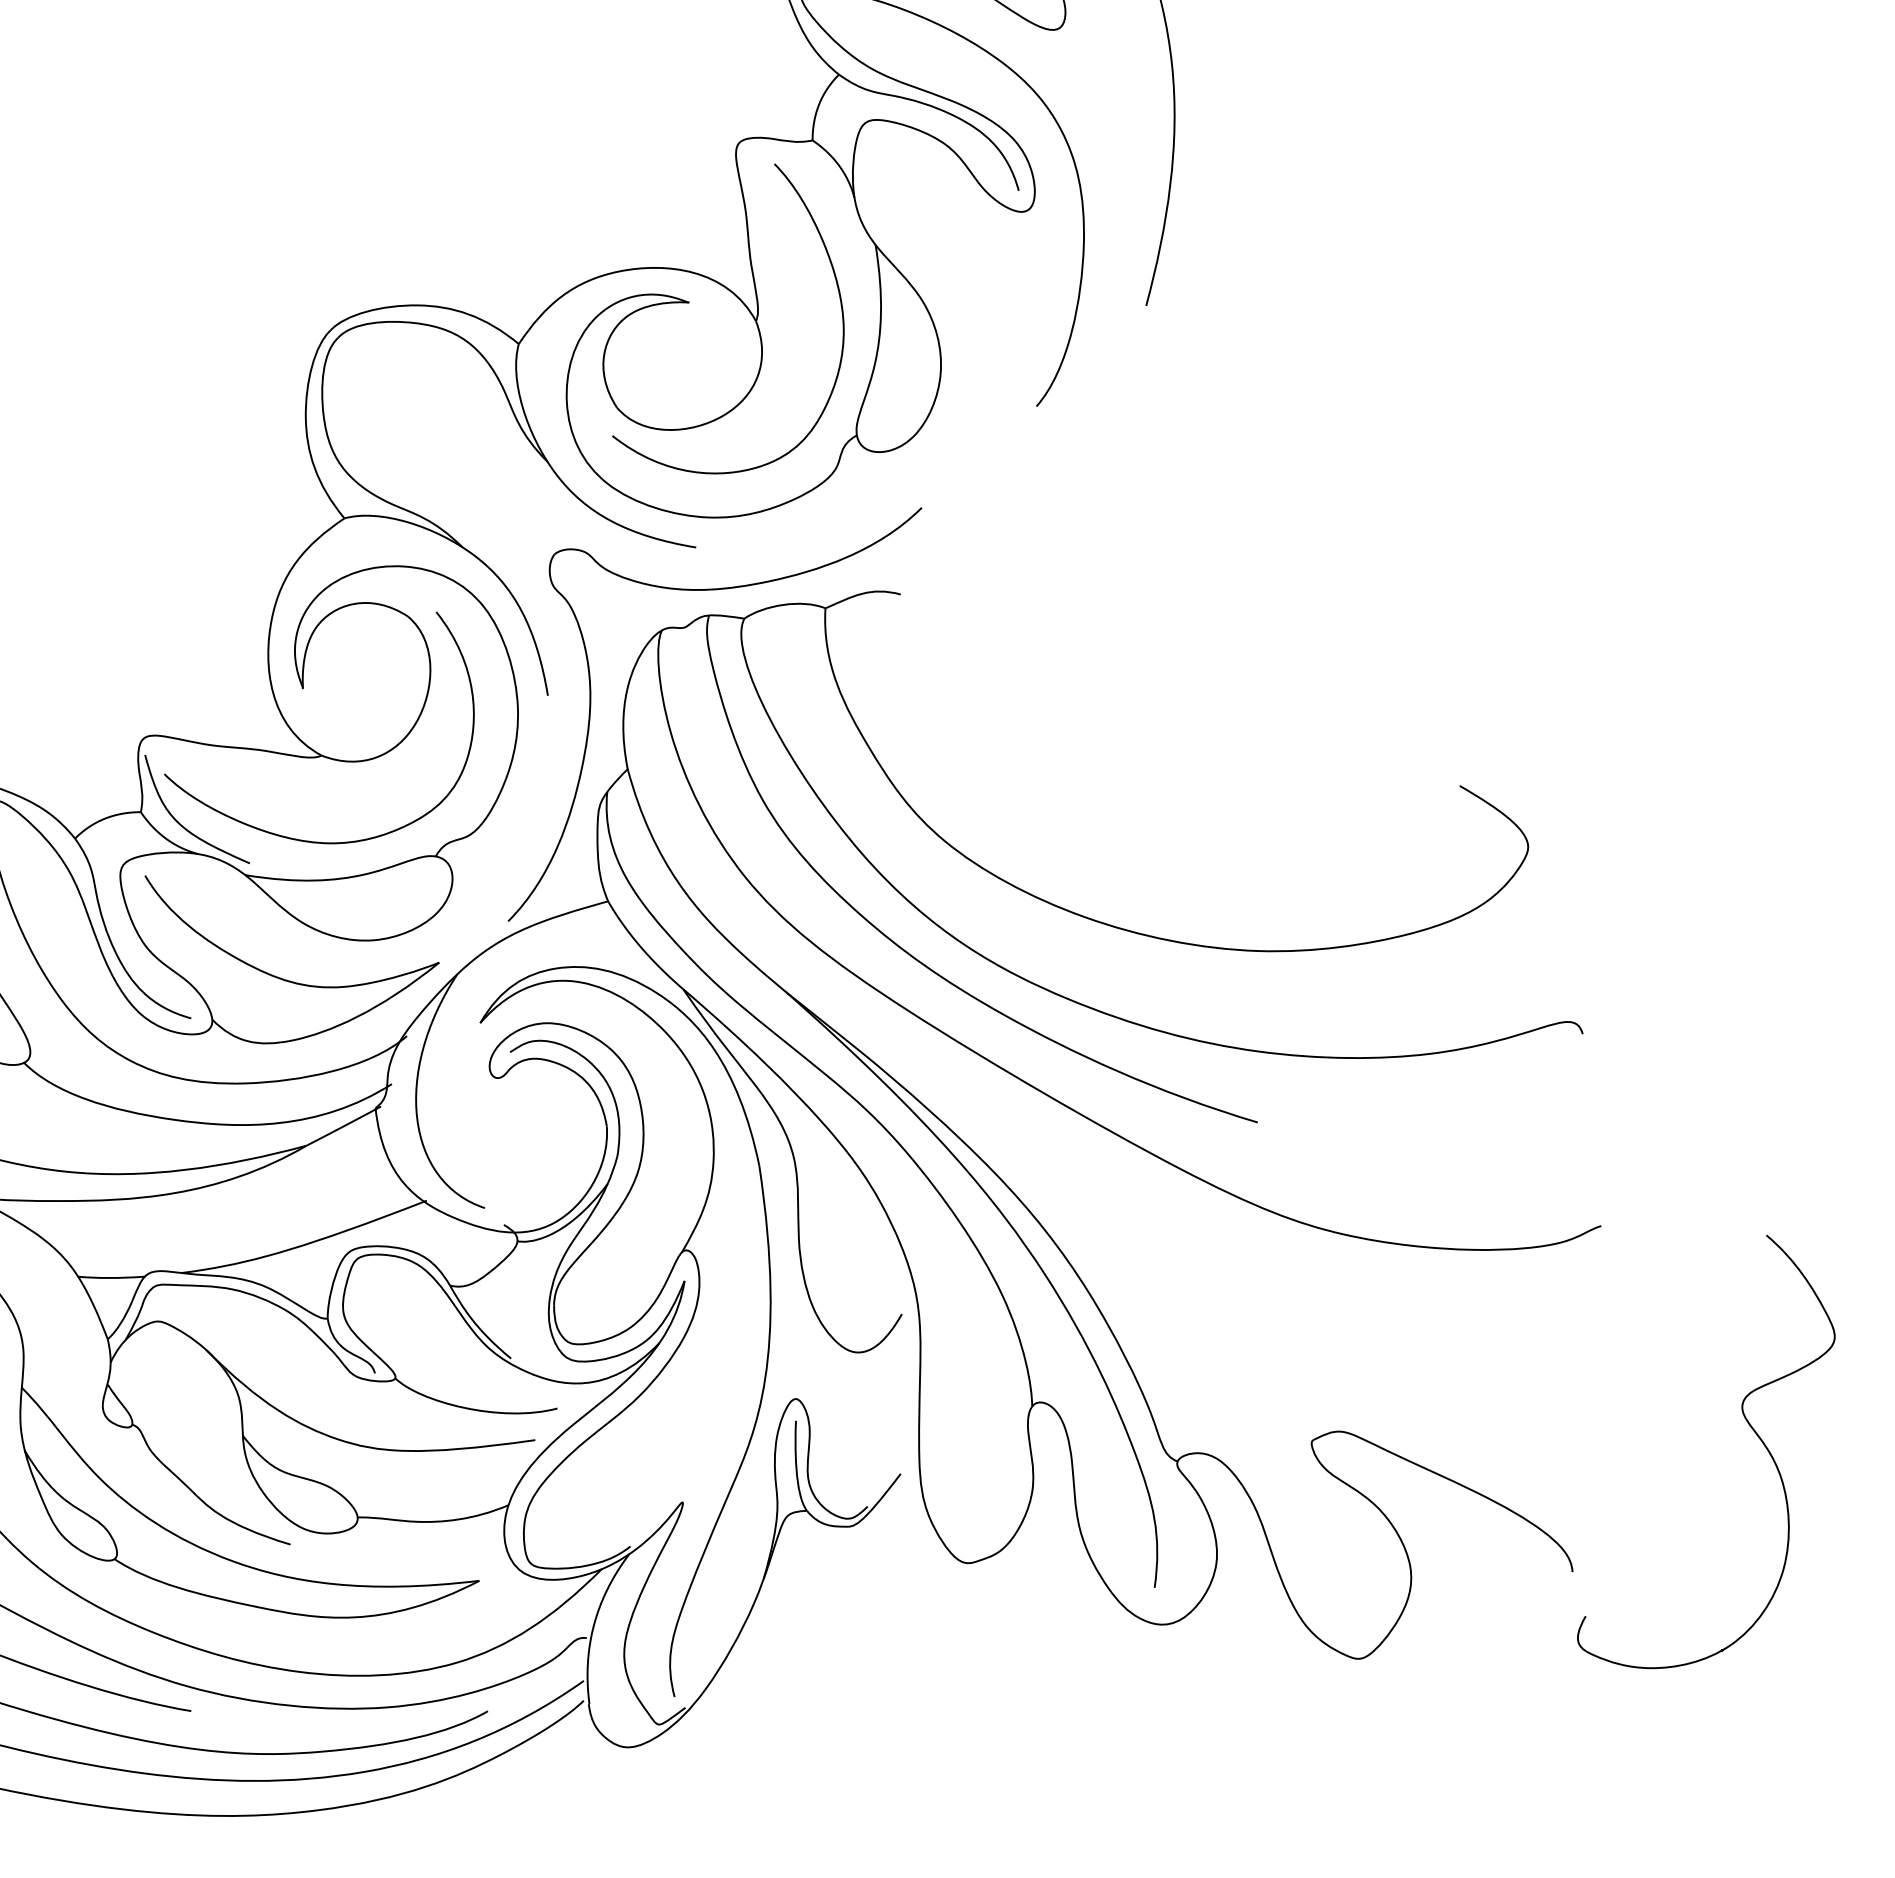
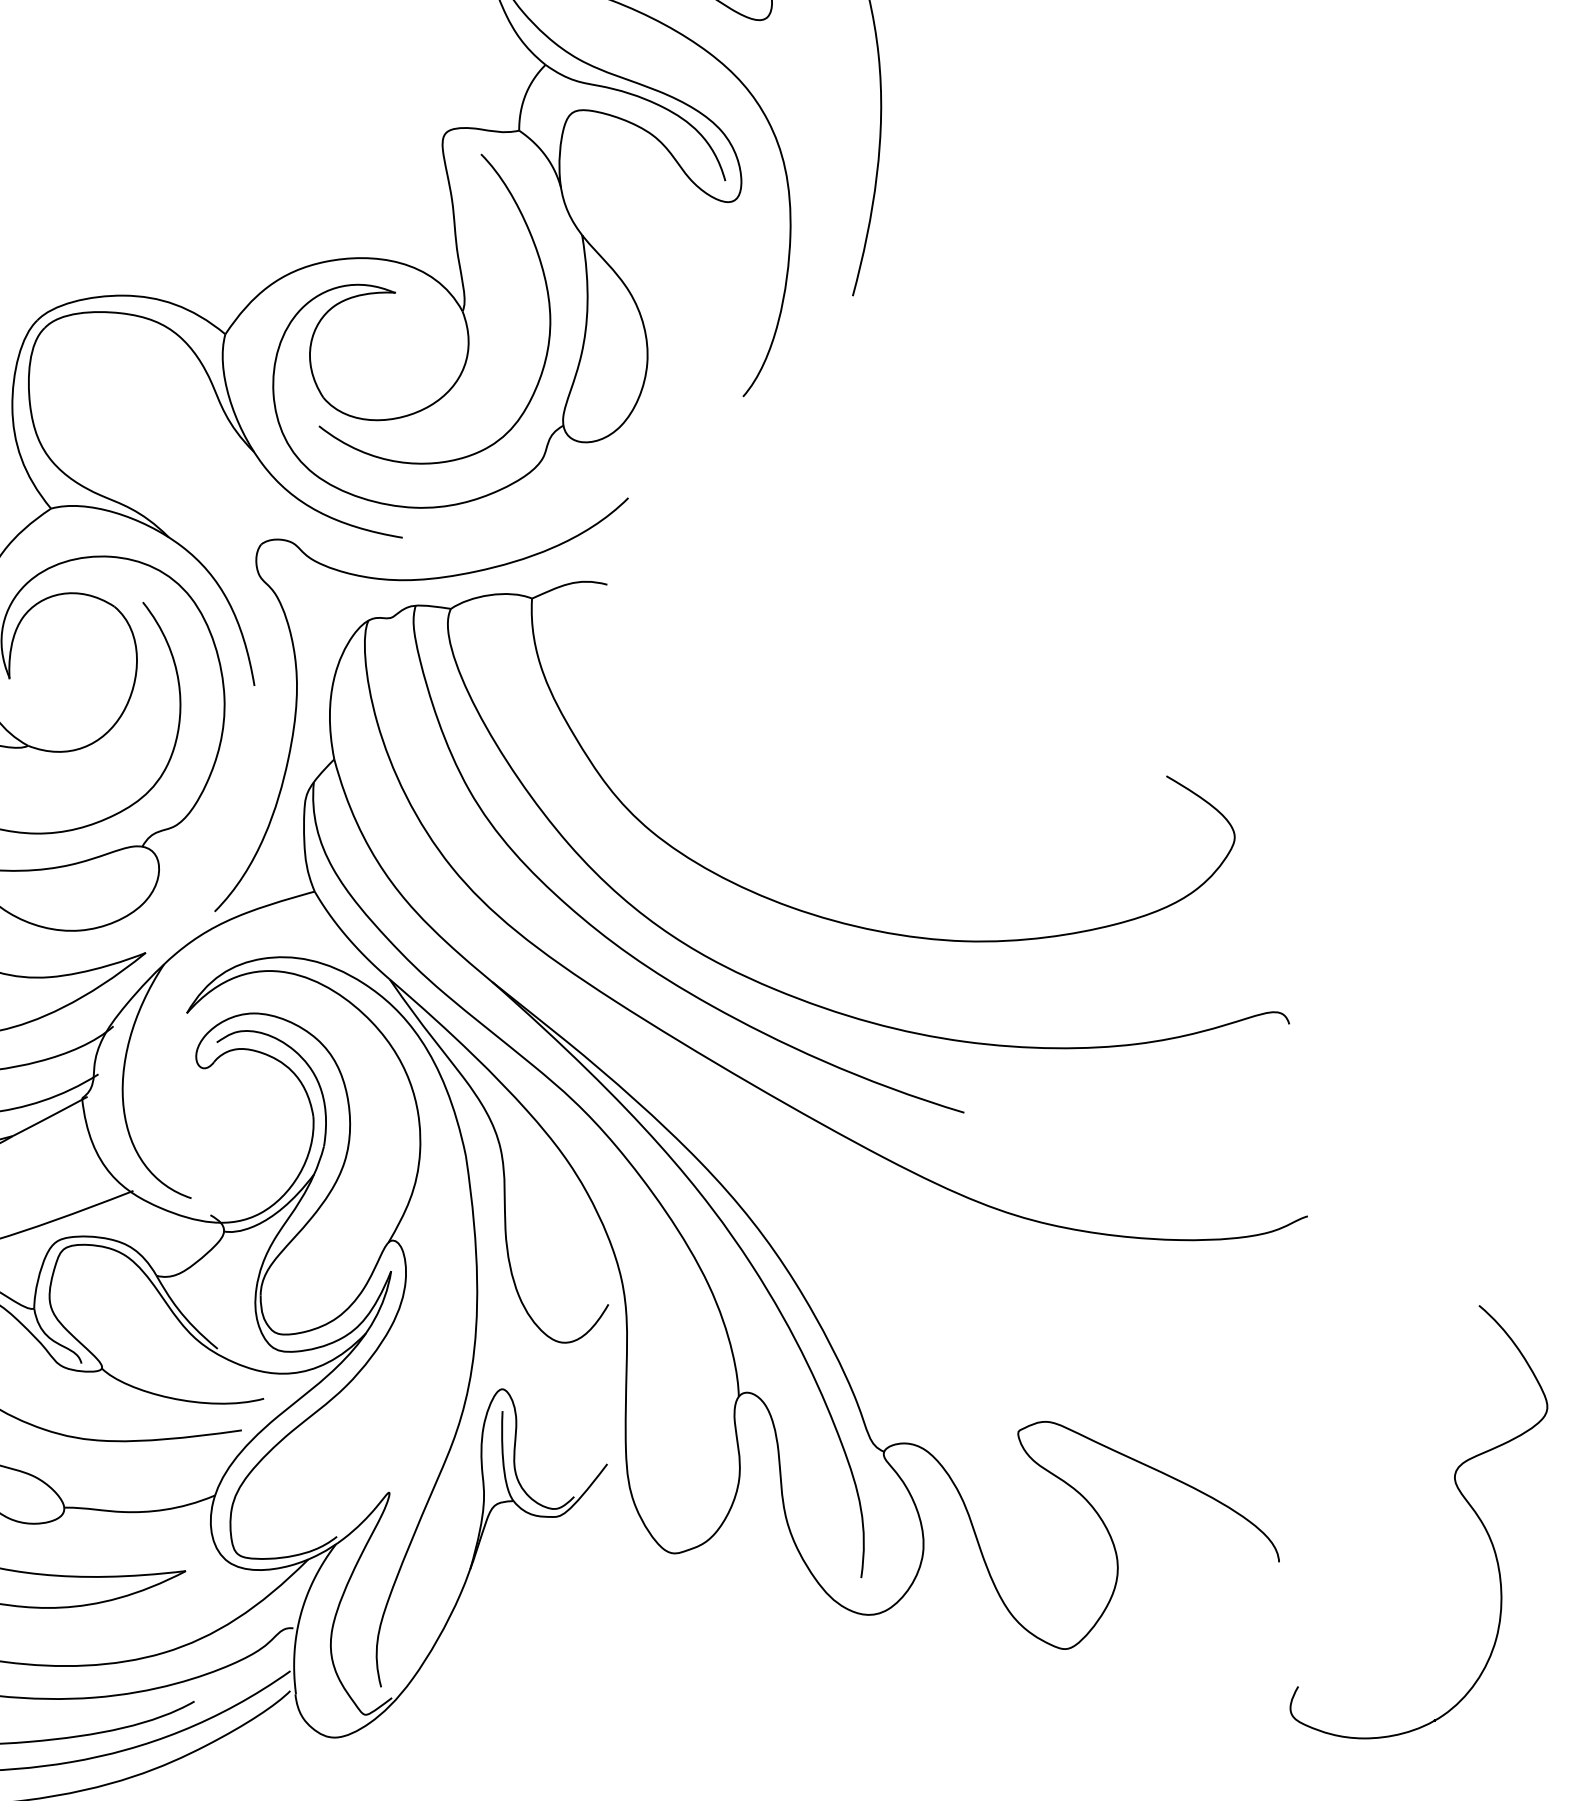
part: (1747, 1423) -> (1460, 1493), moved

